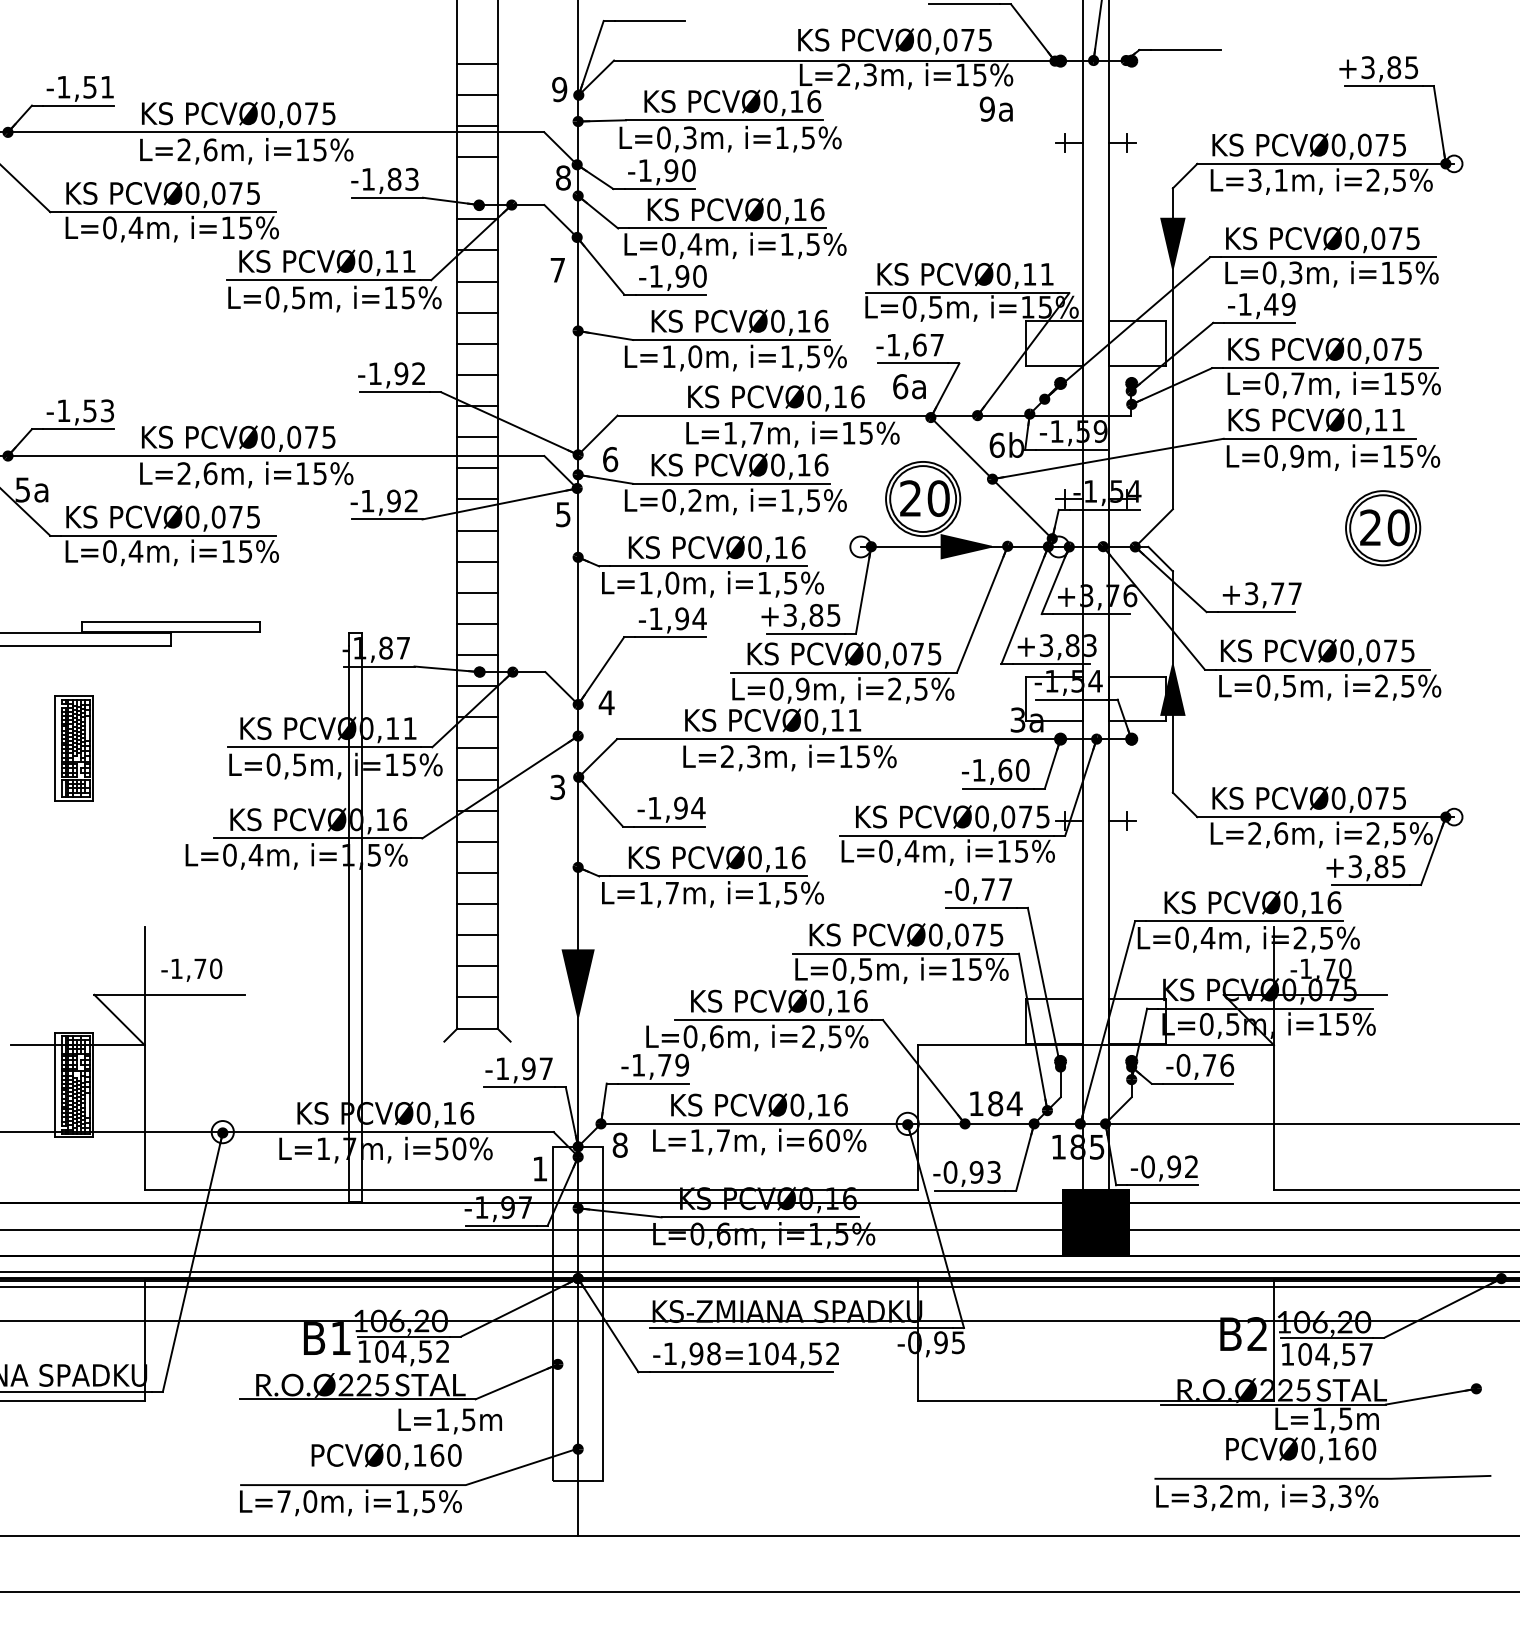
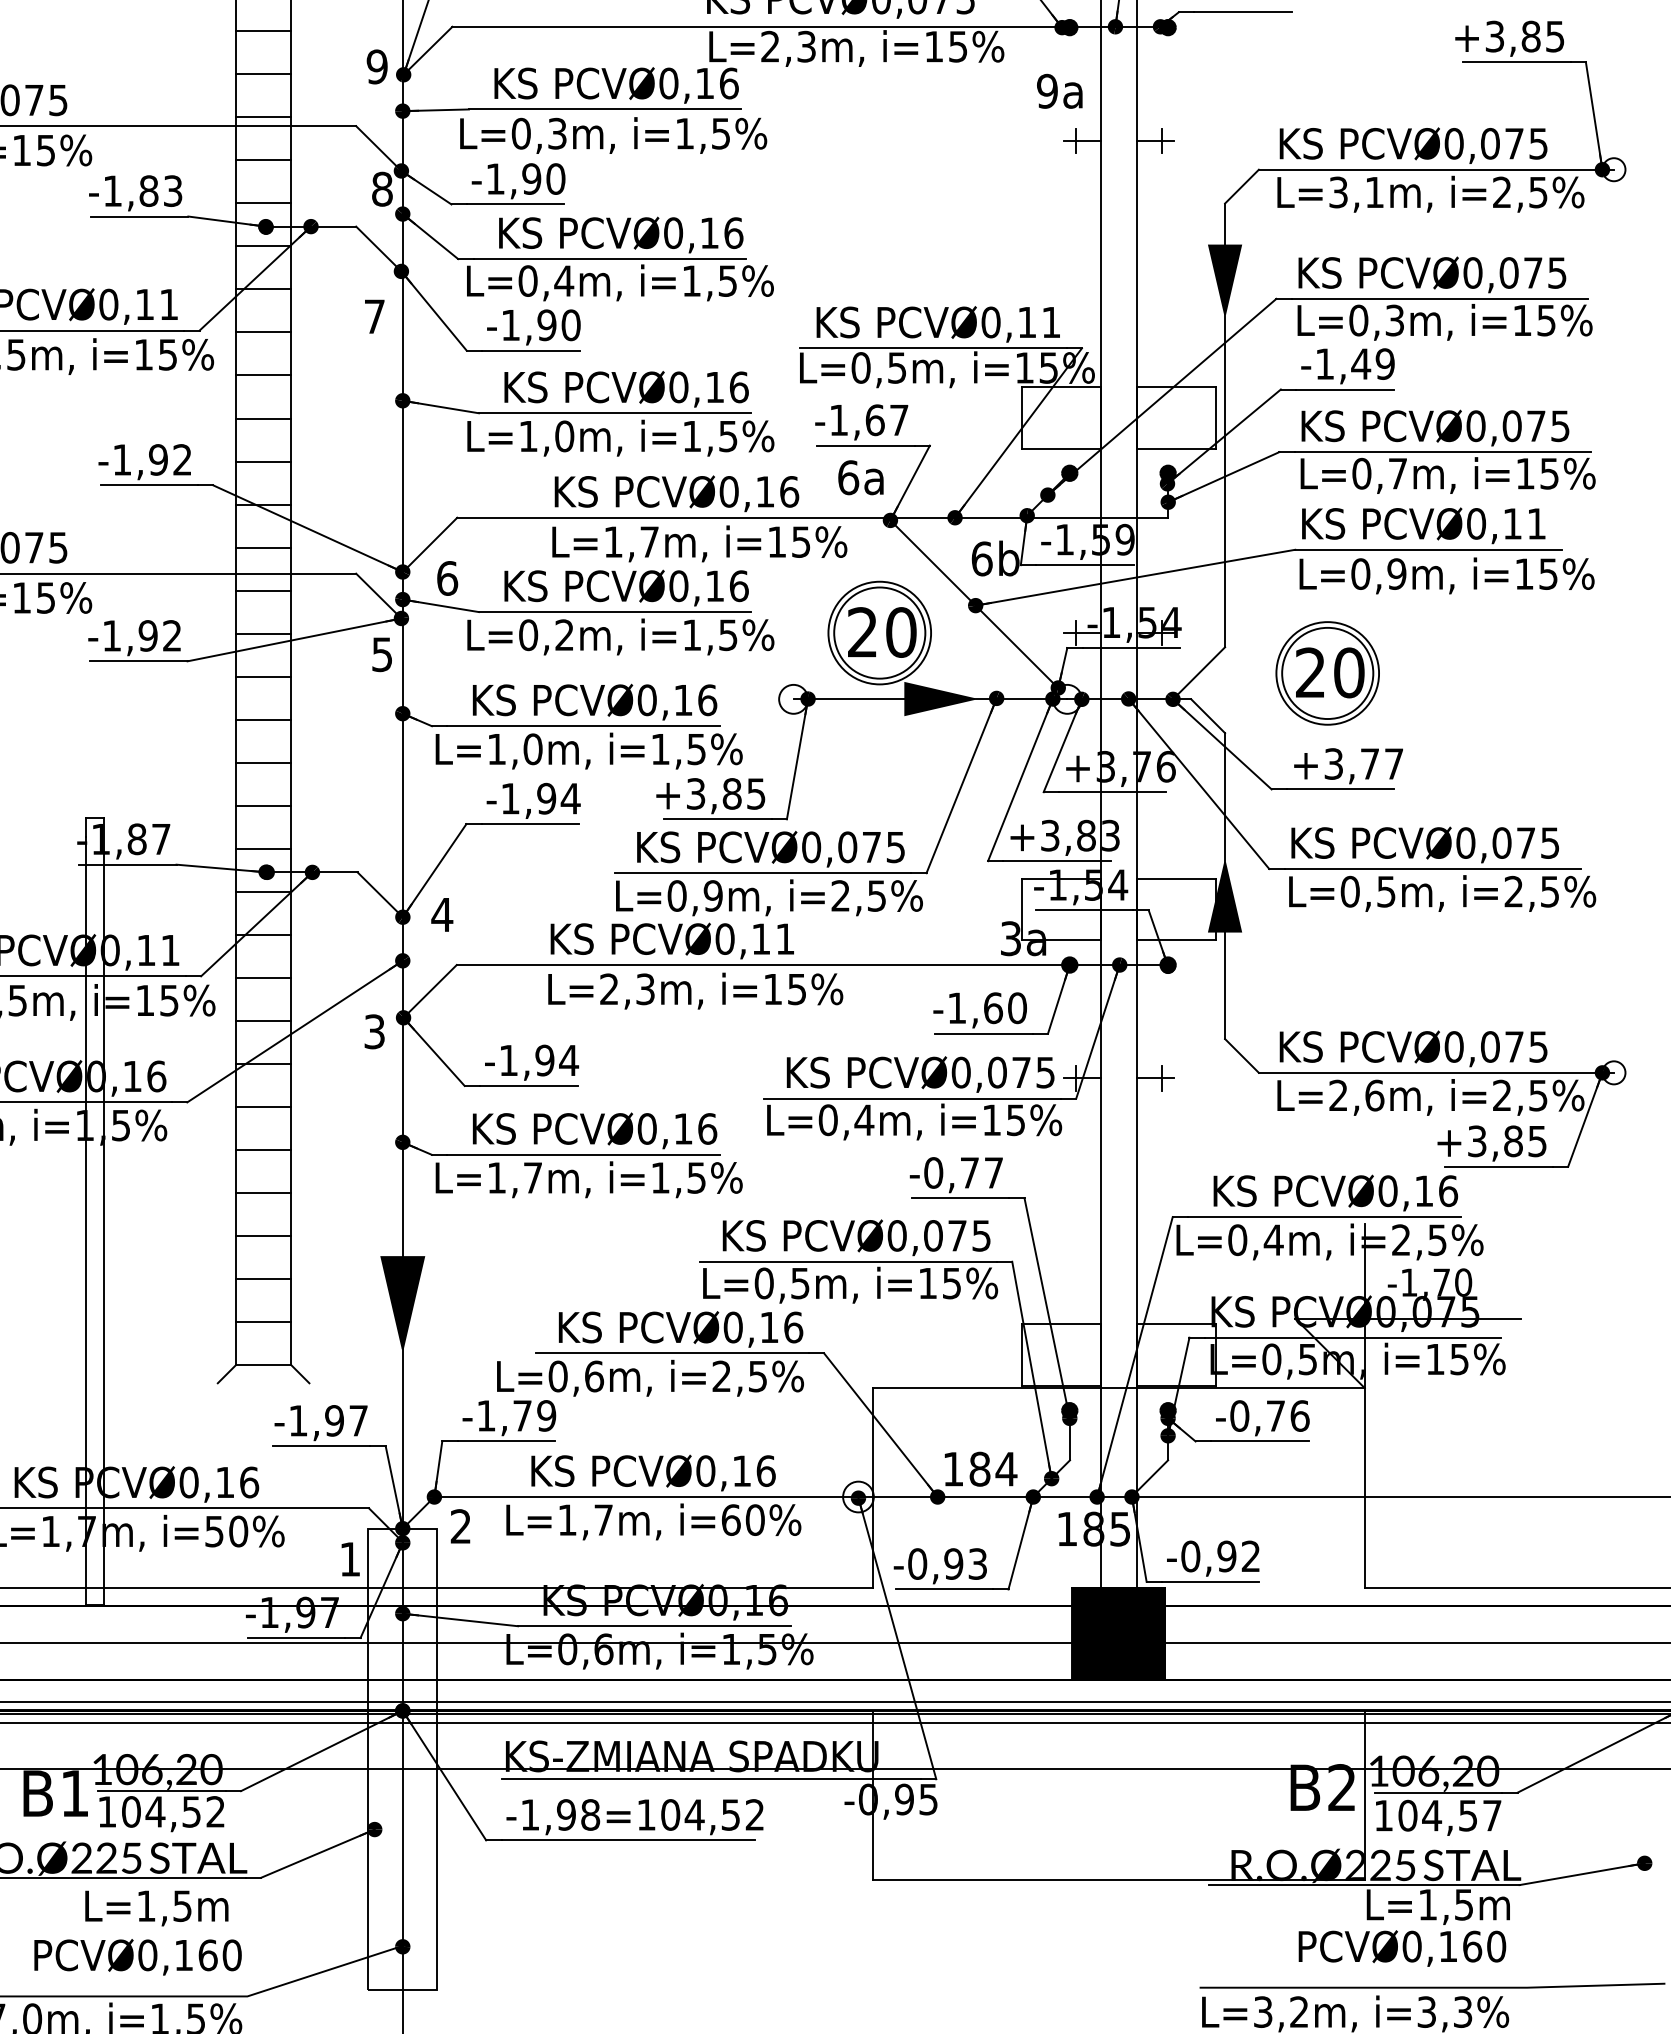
text: (995, 108) -> (1058, 90), moved
line: (477, 188) -> (263, 203), added
part: (1383, 528) -> (1328, 673), moved
text: (619, 1144) -> (459, 1525), 8 -> 2
text: (449, 1421) -> (155, 1908), moved

